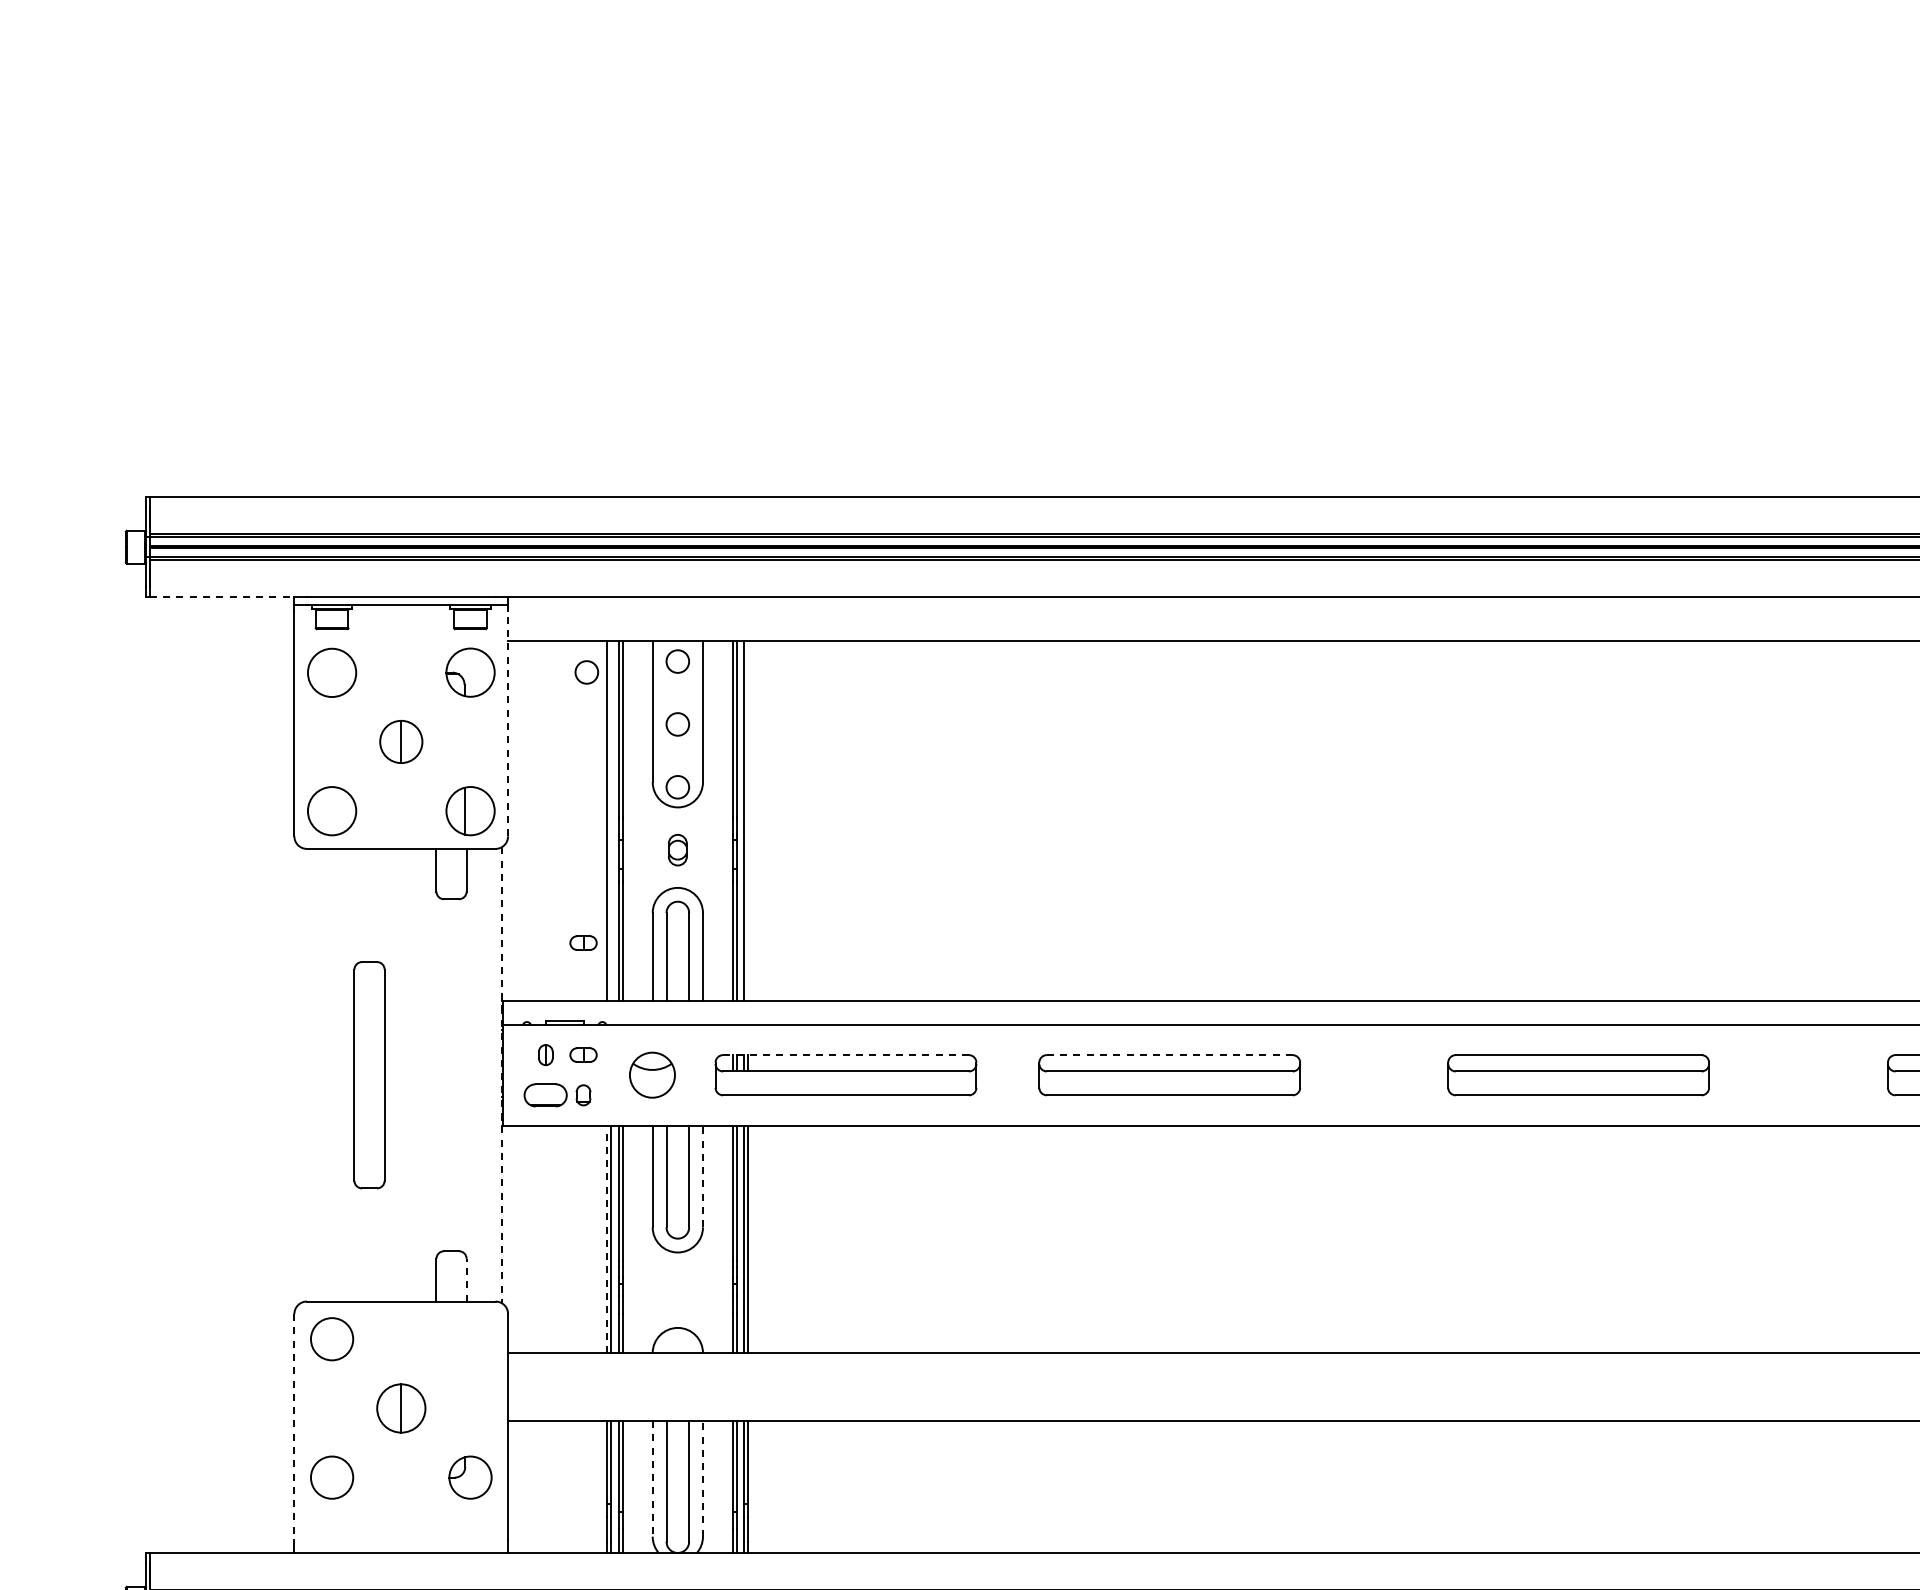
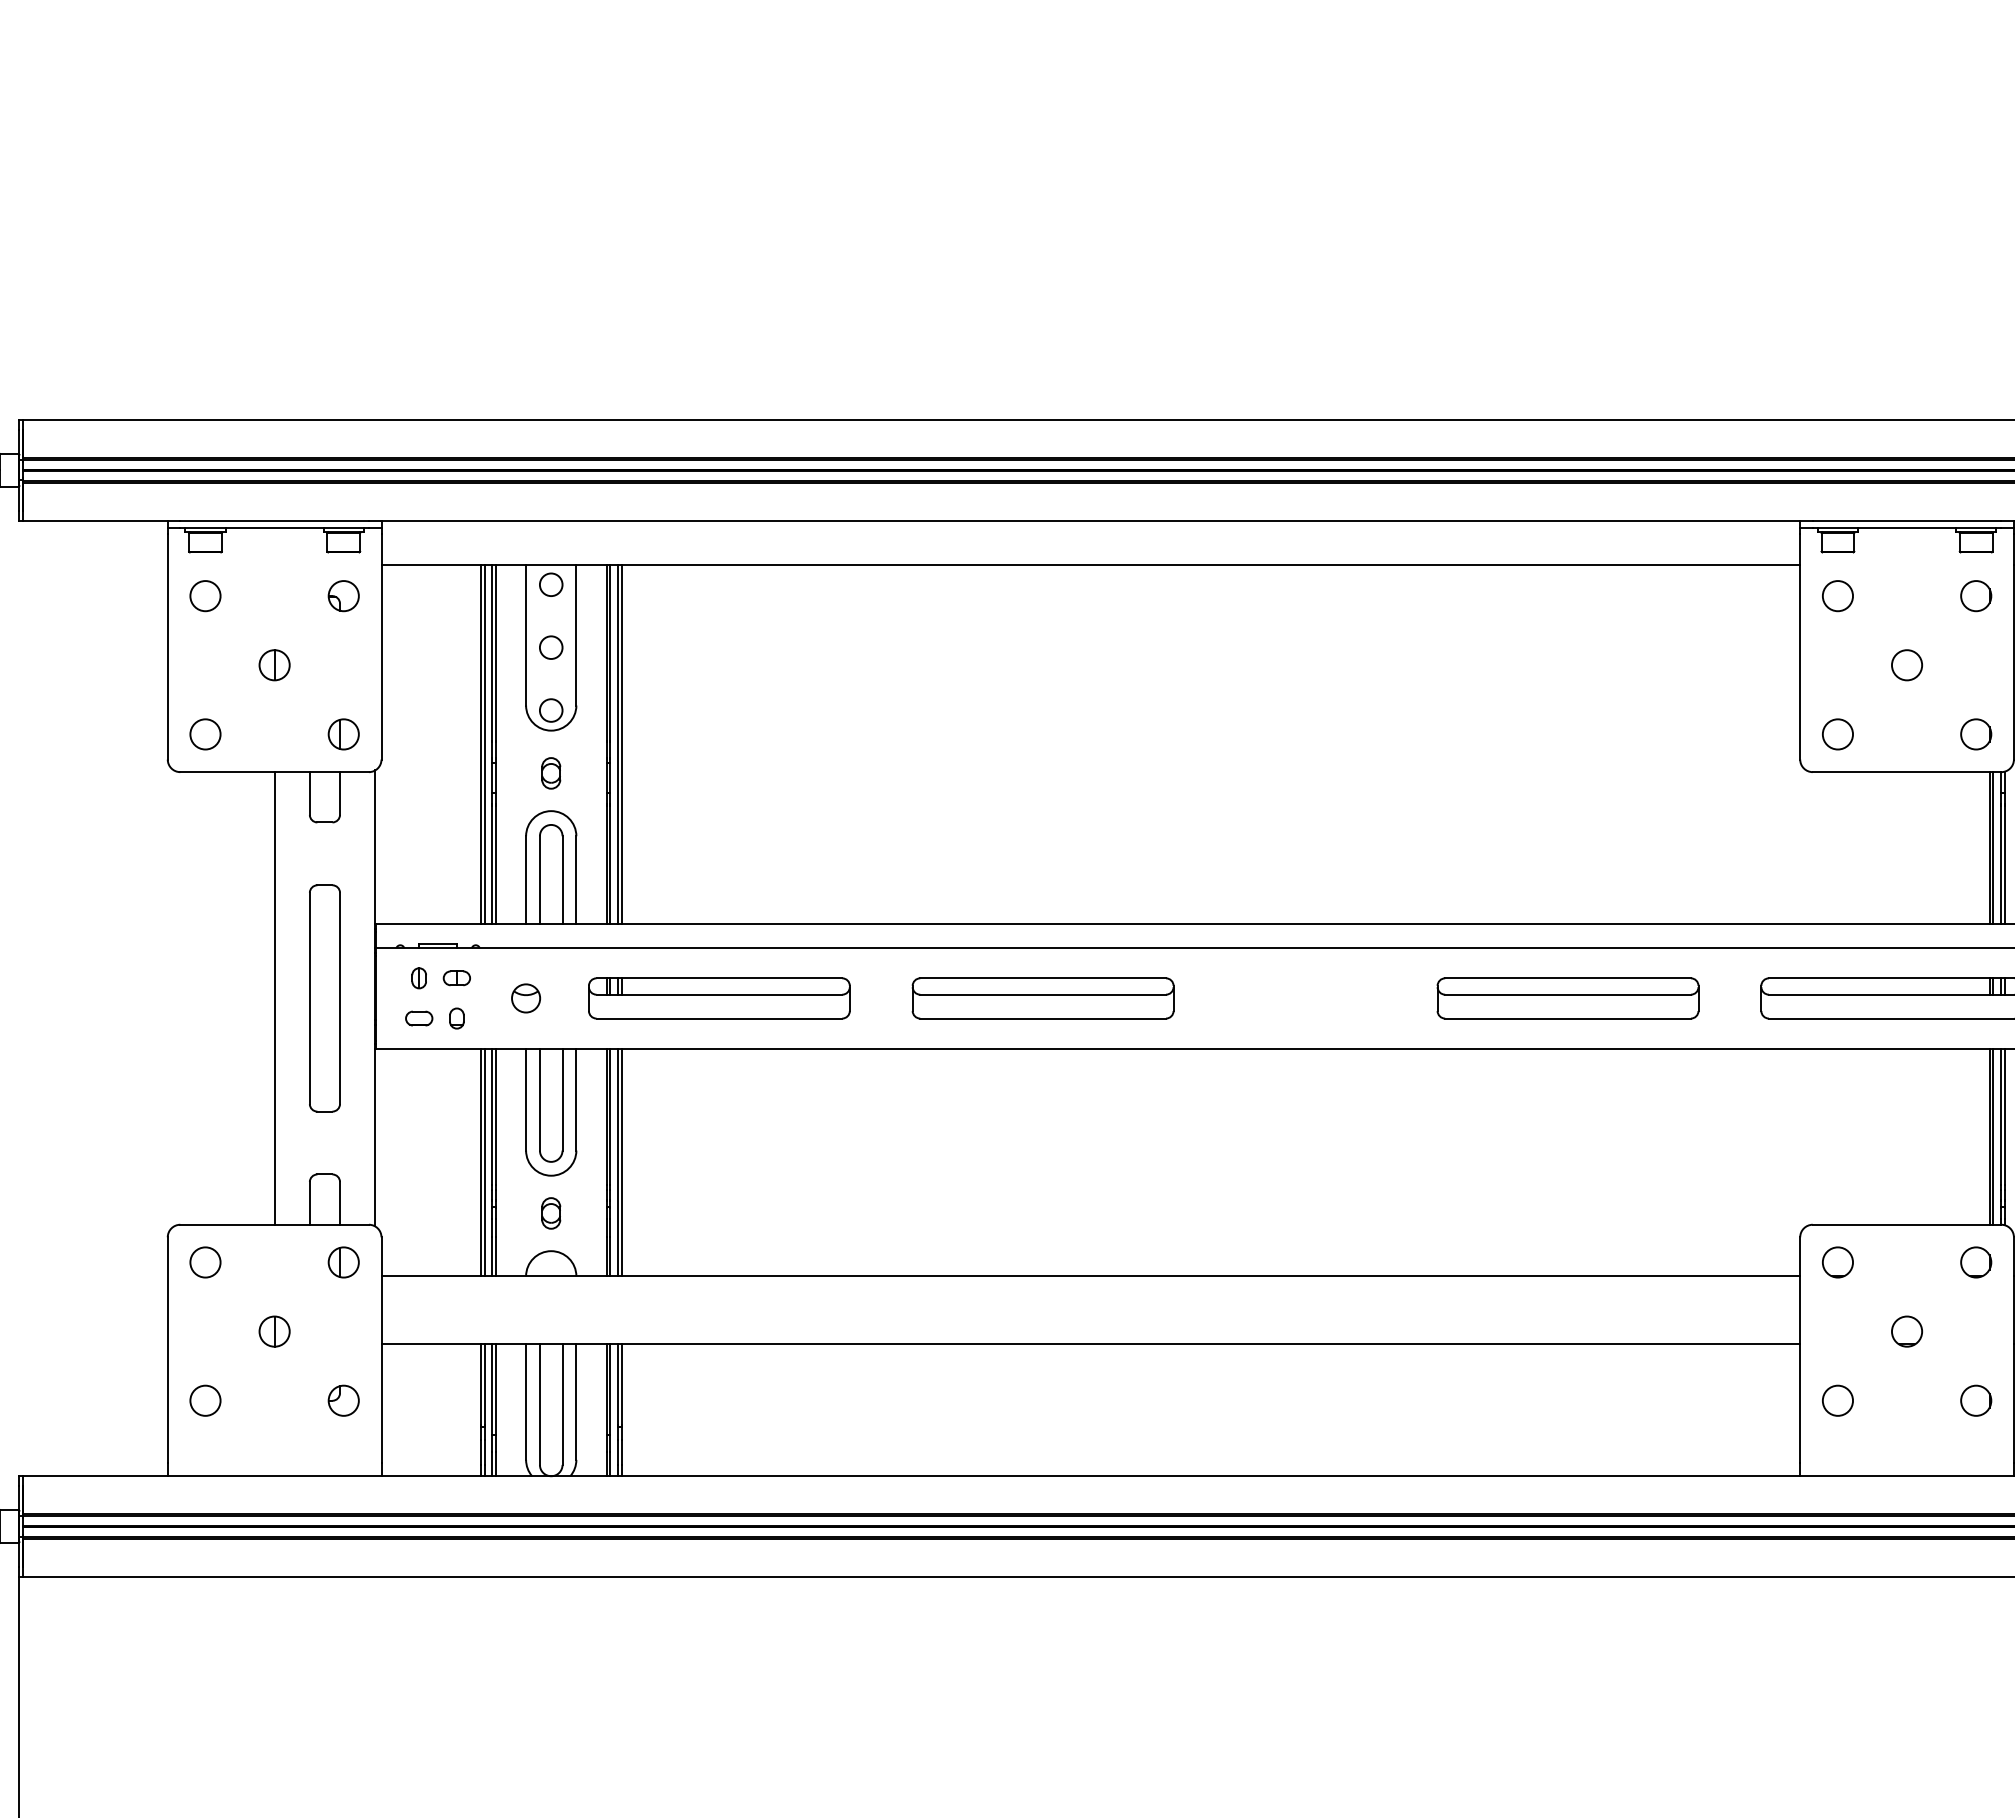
line: (223, 597) -> (96, 520), dashed -> solid
circle: (587, 672) -> (460, 595), removed
circle: (332, 673) -> (205, 596), size x0.62
part: (470, 673) -> (343, 596), size x0.62
line: (508, 723) -> (381, 646), dashed -> solid
part: (401, 742) -> (274, 665), size x0.71
circle: (332, 811) -> (205, 734), size x0.62
part: (470, 811) -> (343, 734), size x0.62
line: (611, 821) -> (484, 744), added
line: (748, 821) -> (621, 744), added
part: (583, 943) -> (456, 866), removed
line: (846, 1055) -> (719, 978), dashed -> solid
line: (1170, 1055) -> (1043, 978), dashed -> solid
part: (369, 1075) -> (324, 998), moved
line: (401, 1075) -> (274, 998), added
line: (502, 1075) -> (375, 998), dashed -> solid
part: (653, 1075) -> (526, 998), size x0.62
part: (1578, 1075) -> (1567, 998), moved
part: (546, 1095) -> (419, 1018), size x0.62
line: (703, 1176) -> (576, 1099), dashed -> solid
line: (607, 1239) -> (480, 1162), dashed -> solid
line: (467, 1279) -> (340, 1202), dashed -> solid
part: (678, 1290) -> (551, 1213), added
circle: (332, 1339) -> (205, 1262), size x0.71
part: (470, 1339) -> (343, 1262), added
part: (401, 1408) -> (274, 1331), size x0.62
line: (294, 1427) -> (167, 1350), dashed -> solid
circle: (332, 1477) -> (205, 1400), size x0.71
part: (470, 1477) -> (343, 1400), size x0.71
line: (653, 1479) -> (526, 1402), dashed -> solid
line: (703, 1479) -> (576, 1402), dashed -> solid

